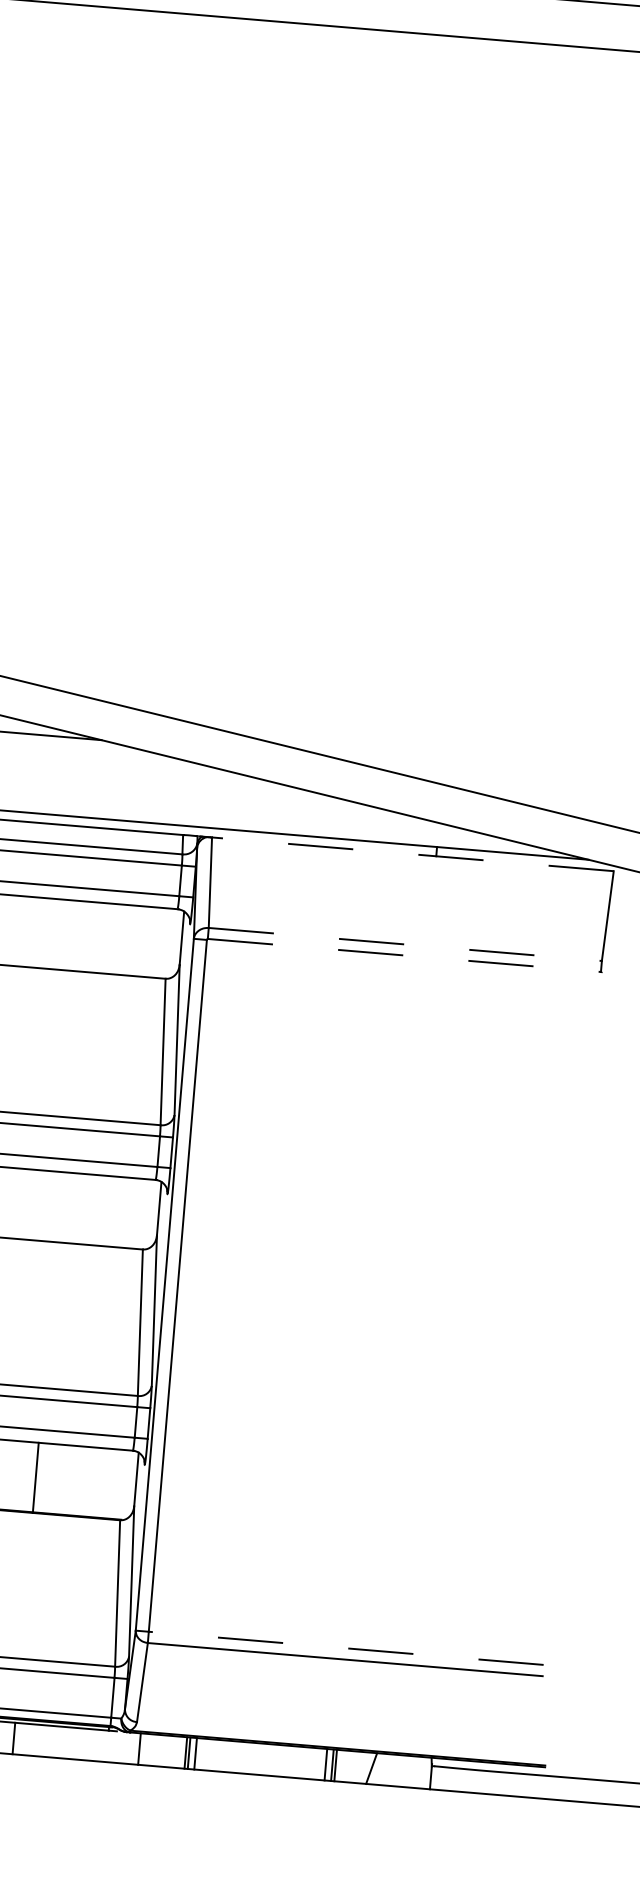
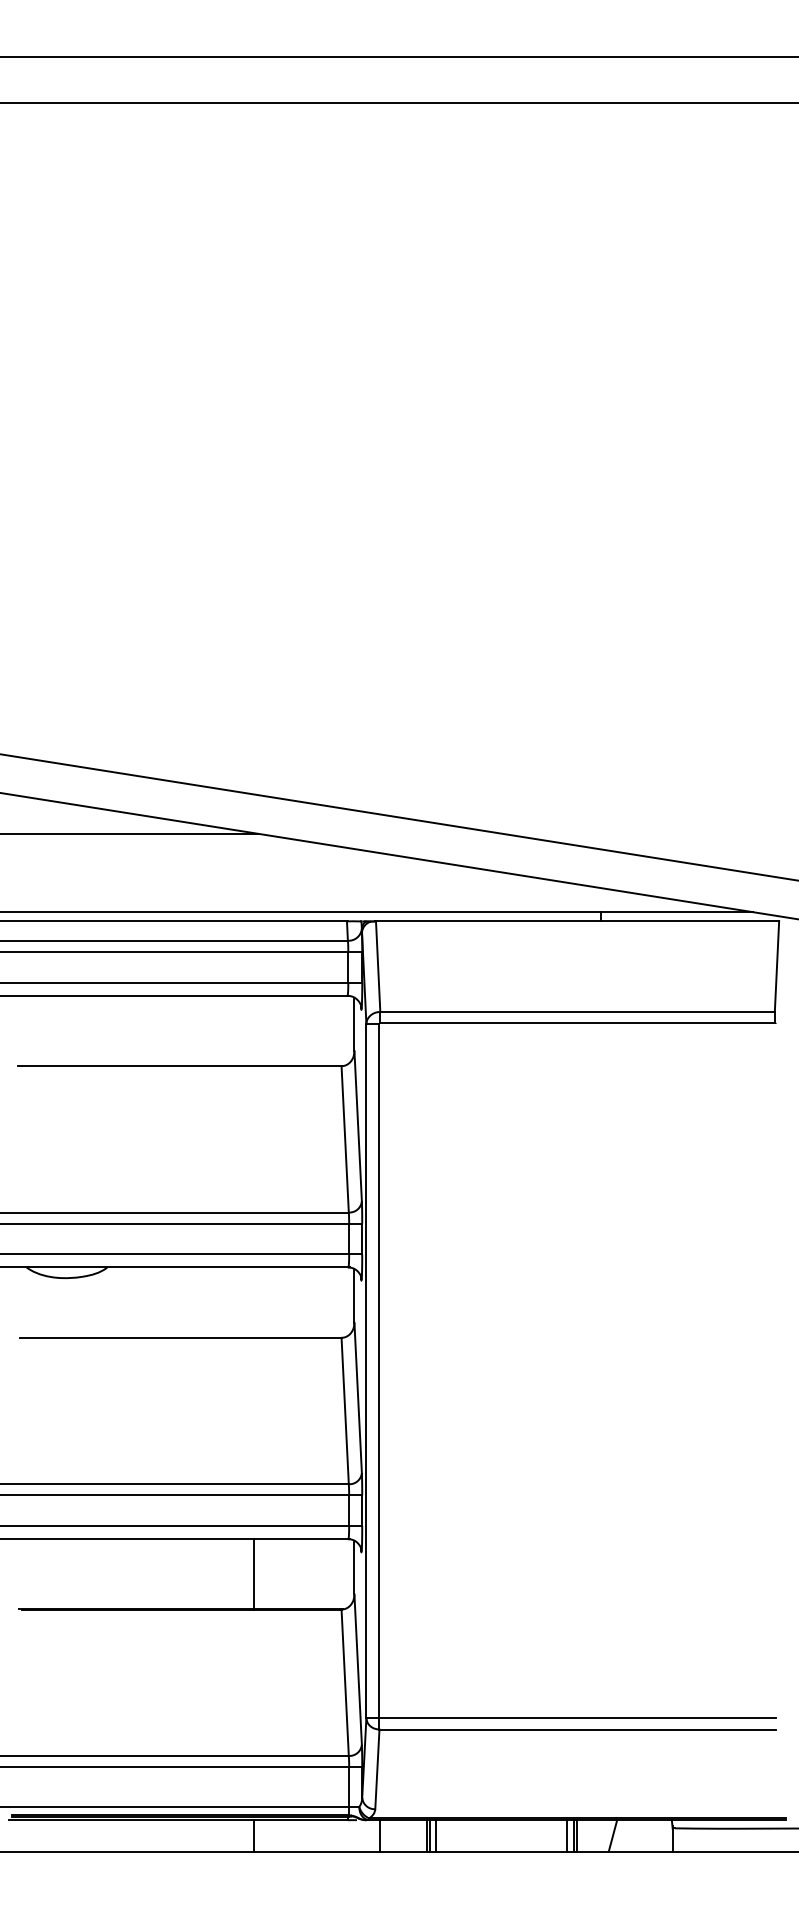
line: (412, 854) -> (577, 921), dashed -> solid
line: (406, 944) -> (578, 1011), dashed -> solid
line: (405, 955) -> (578, 1022), dashed -> solid
line: (346, 1648) -> (577, 1718), dashed -> solid

